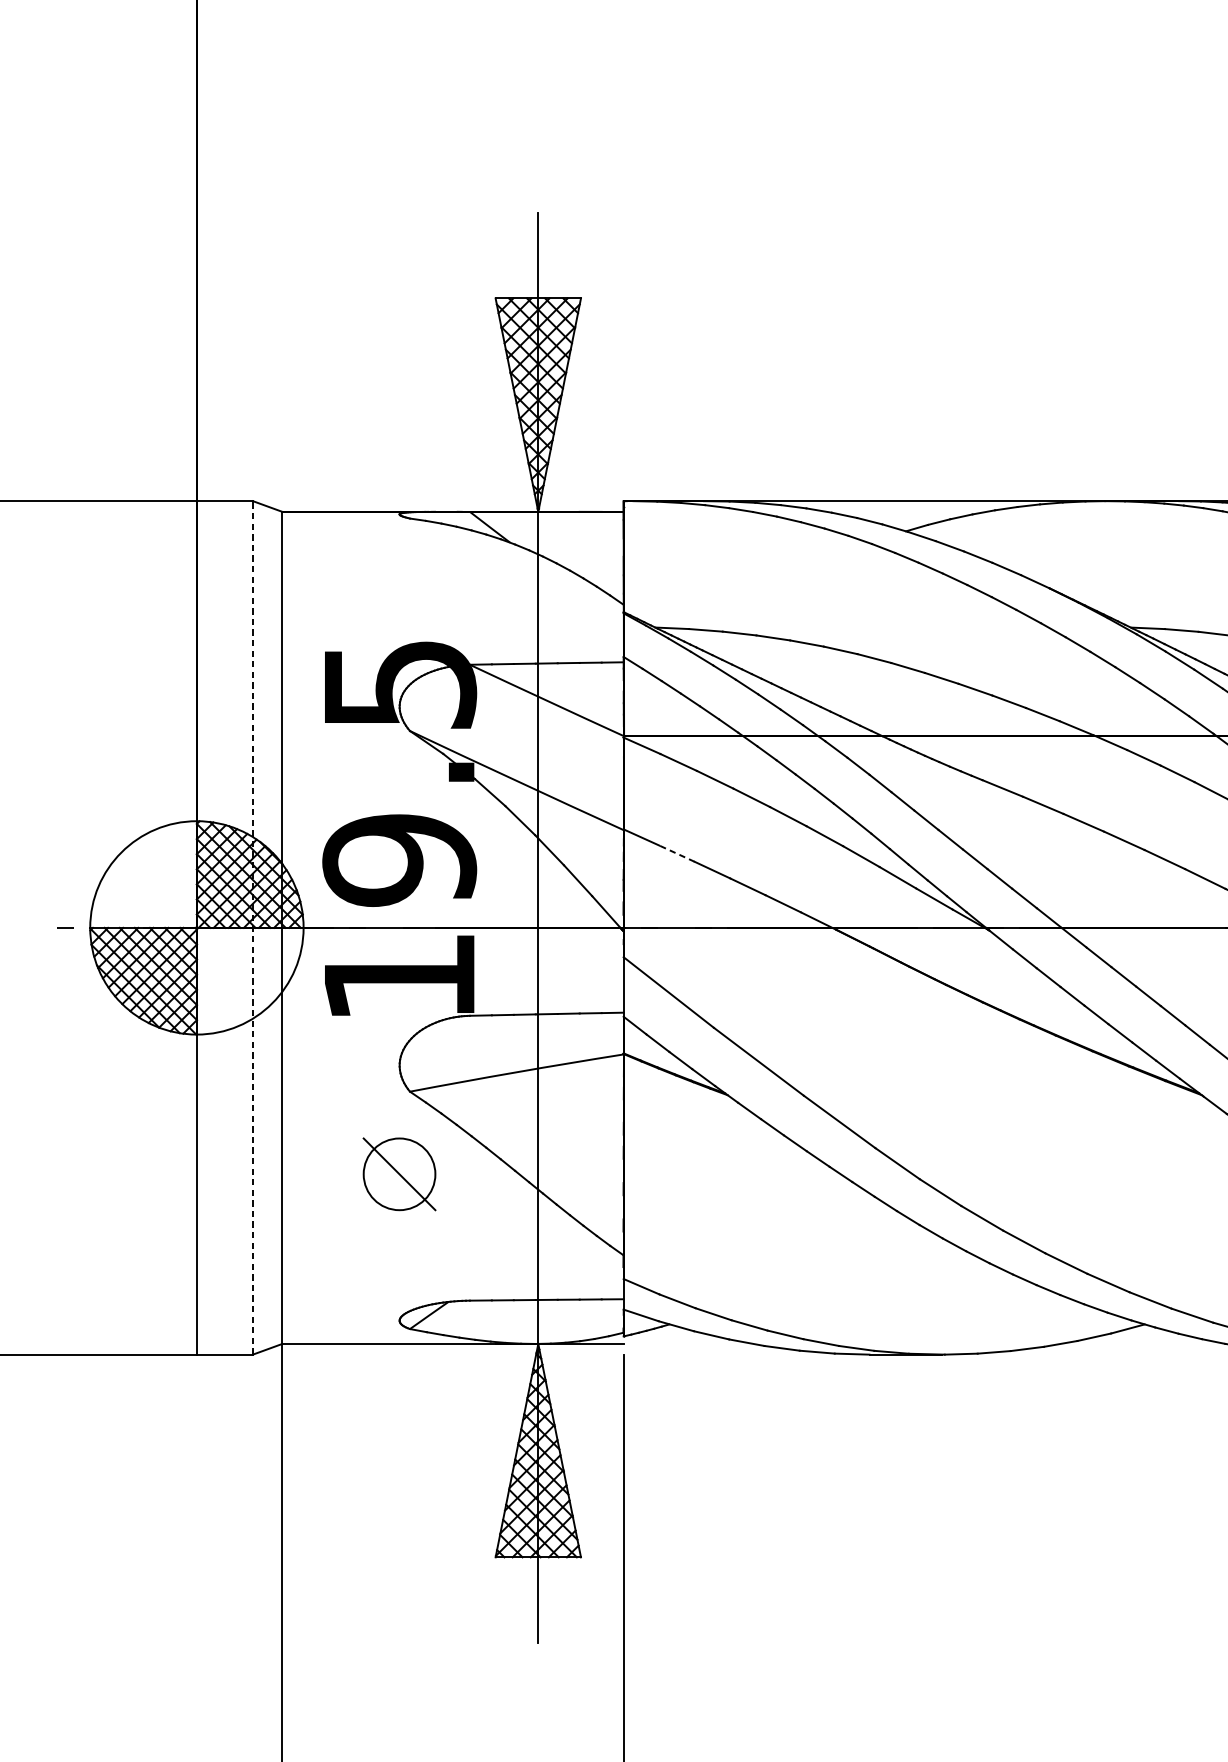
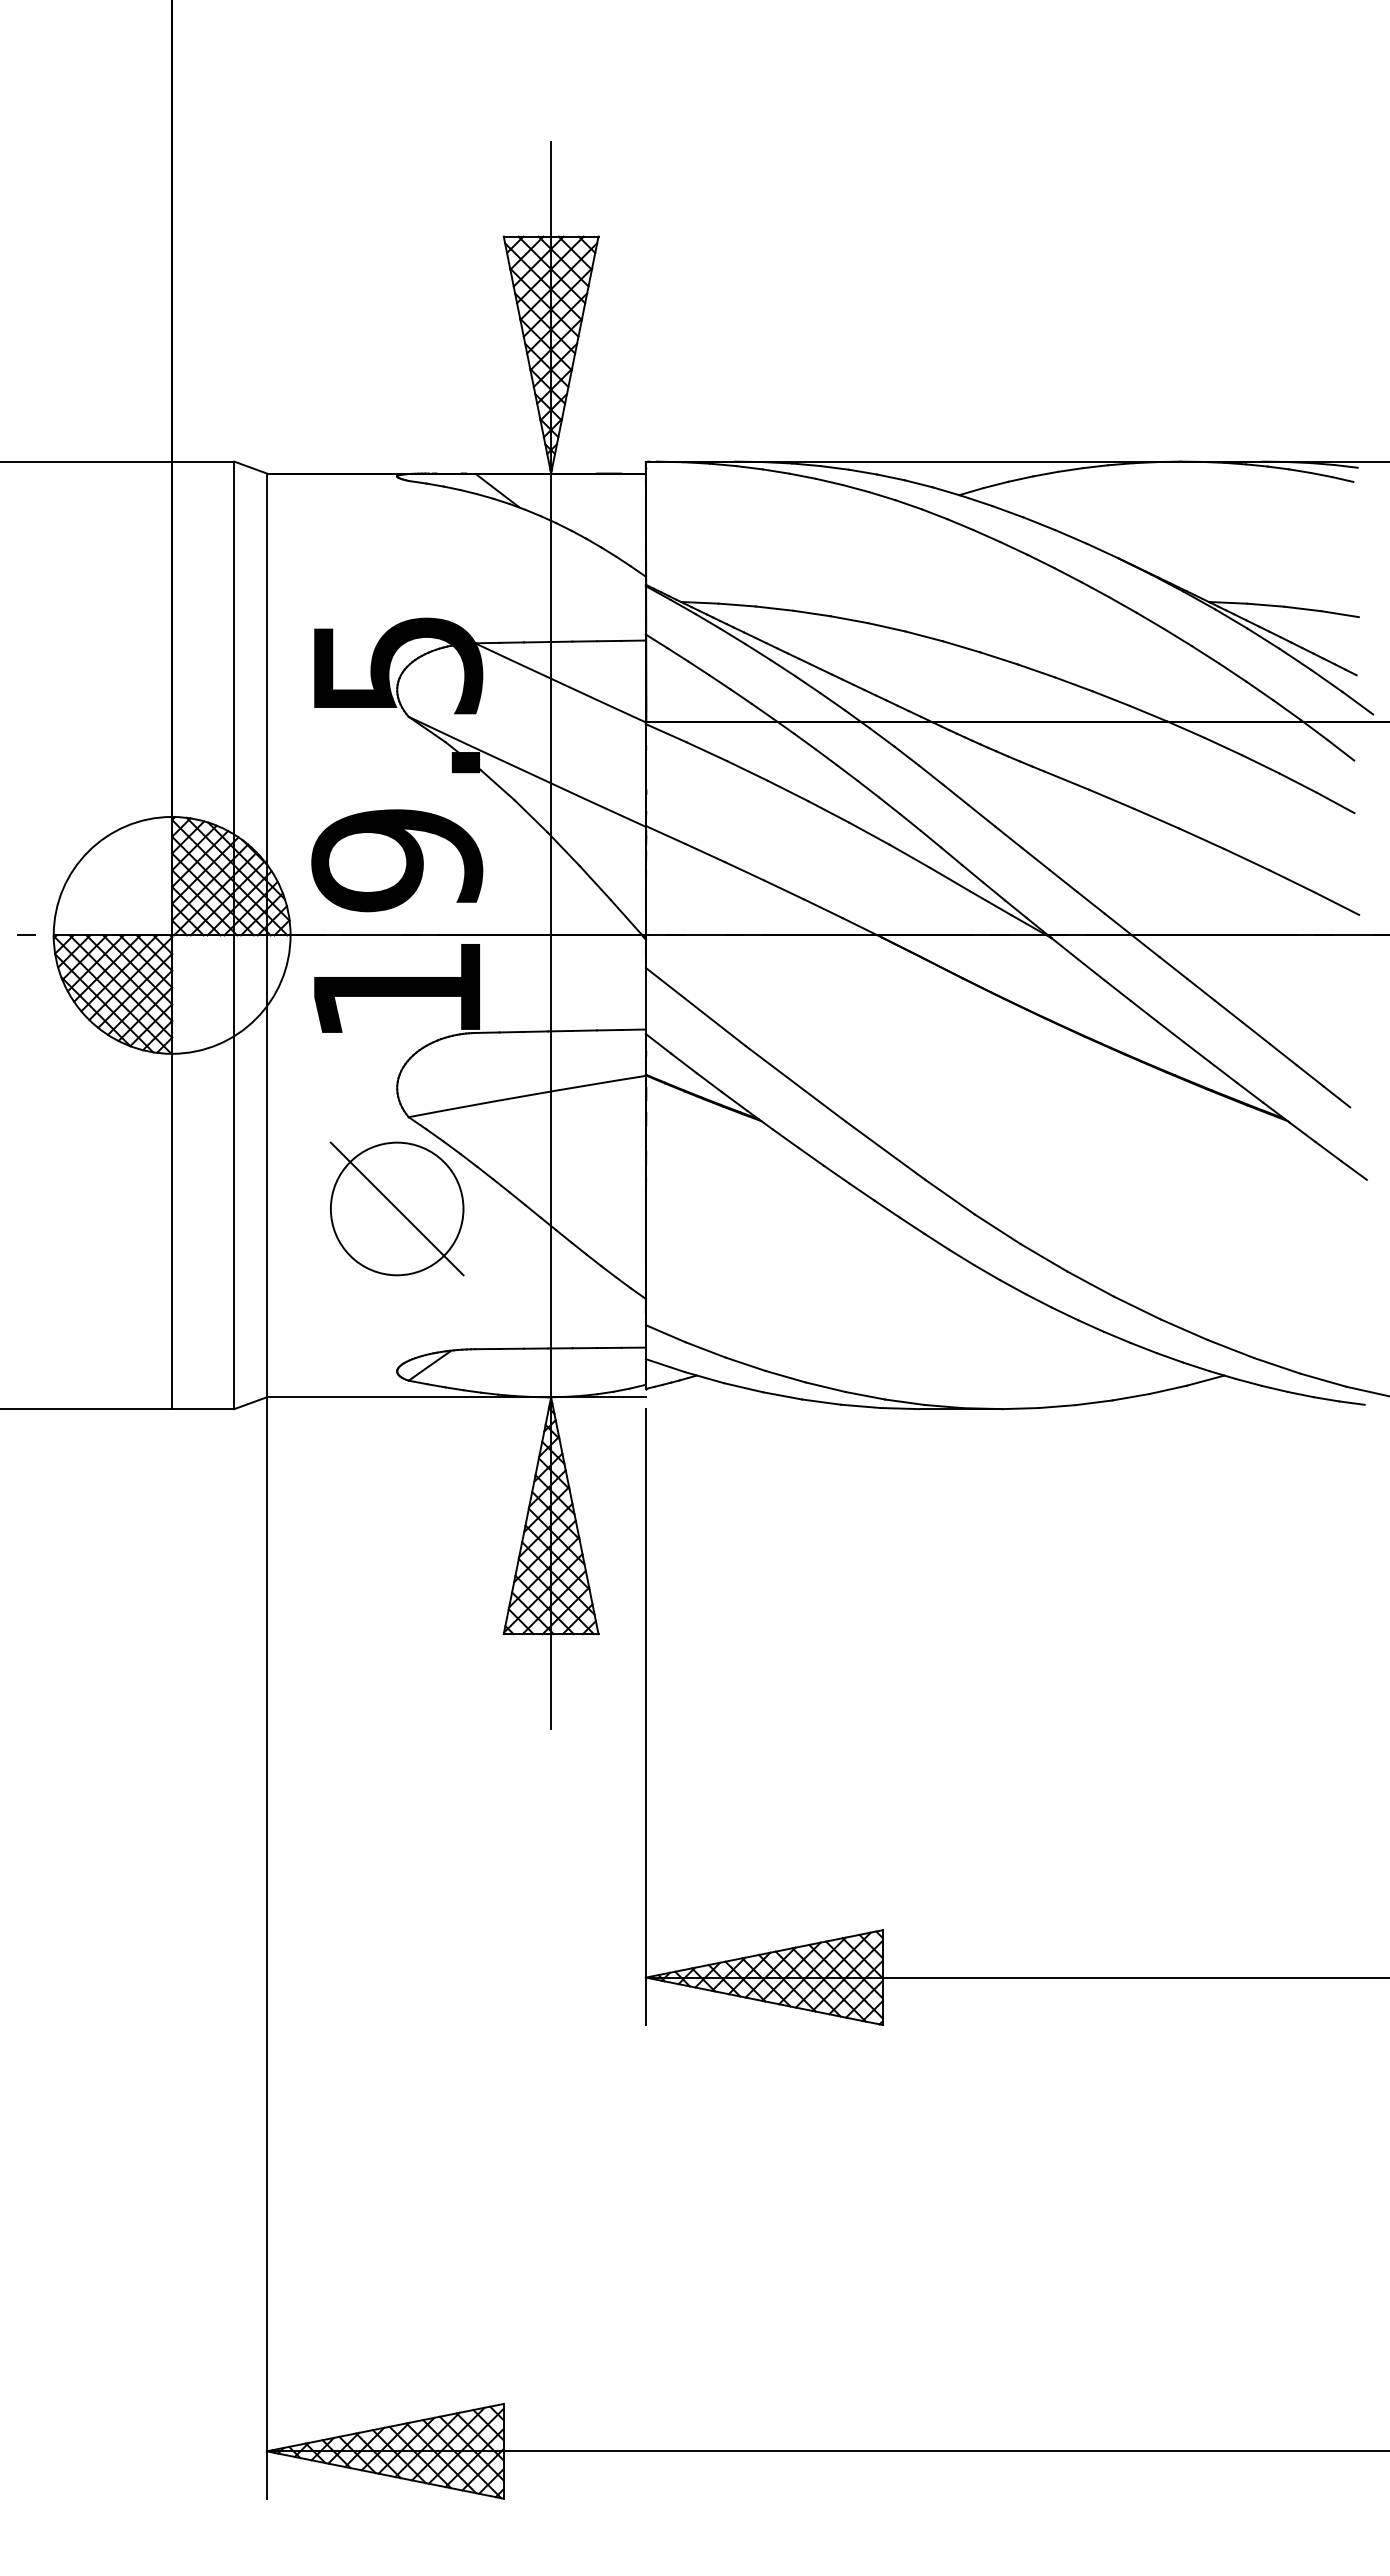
line: (677, 854) -> (705, 853), dashed -> solid
line: (253, 927) -> (234, 935), dashed -> solid
part: (399, 1173) -> (396, 1208), size x1.67

